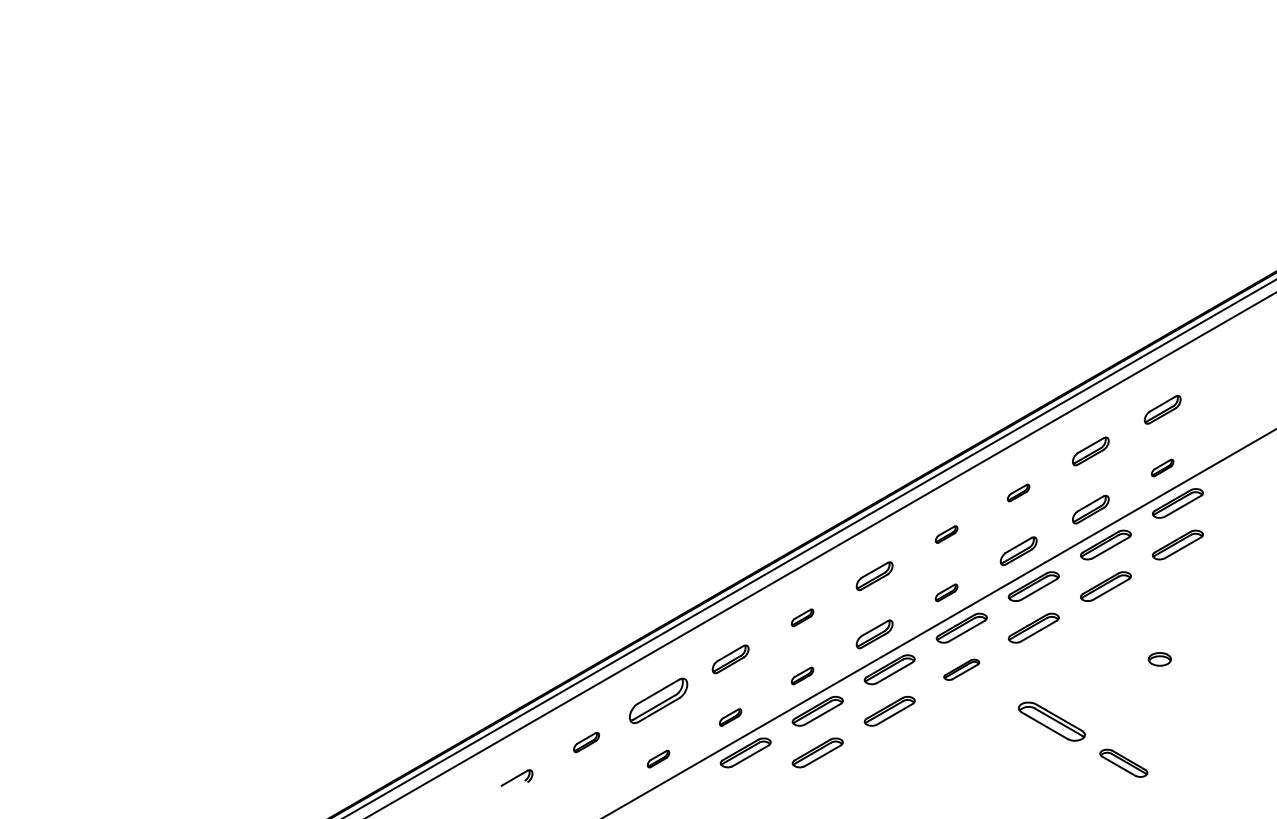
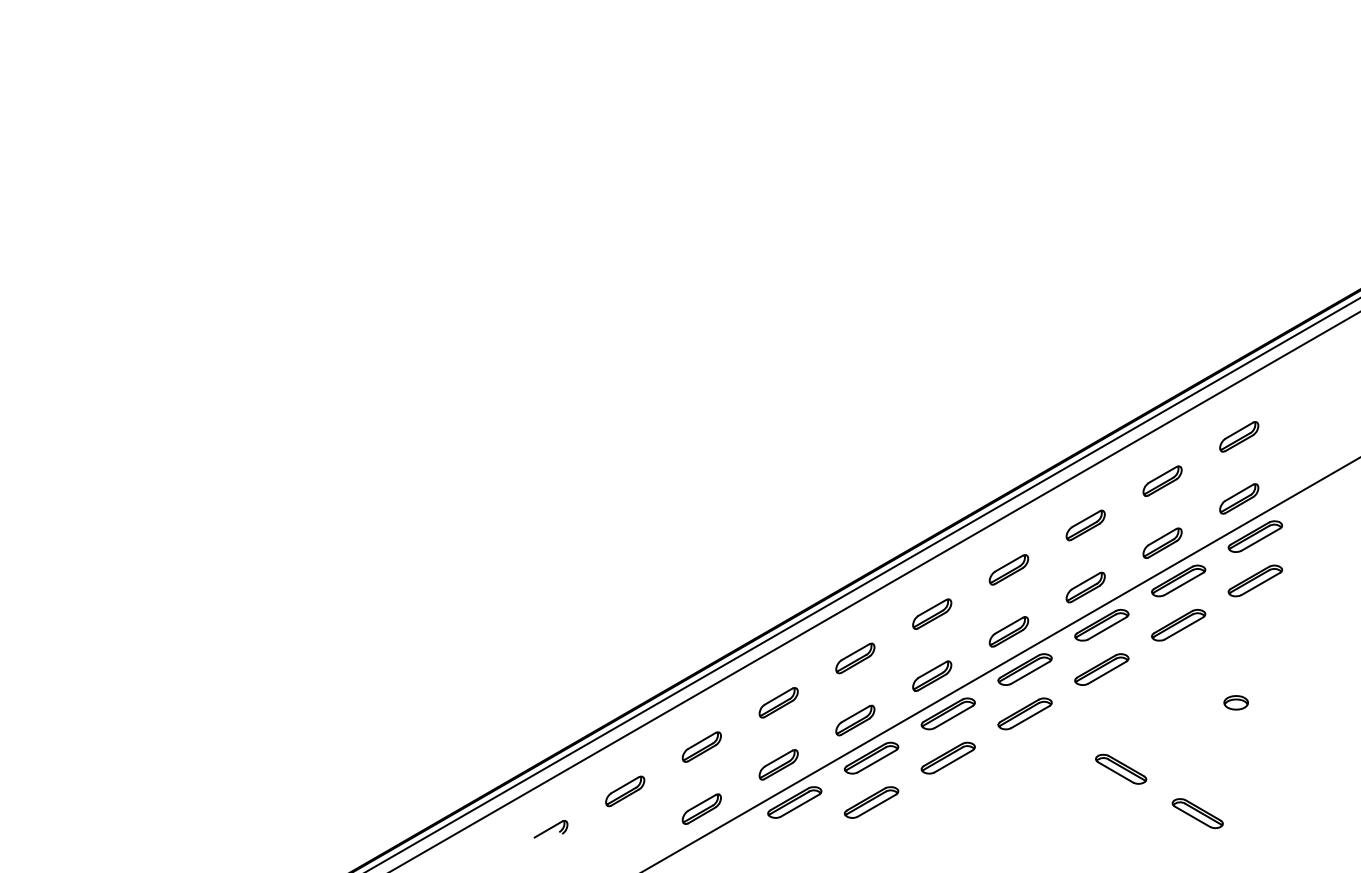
part: (1162, 467) -> (1238, 498), size x1.67
part: (1018, 492) -> (1085, 524), size x1.67
part: (946, 534) -> (1008, 569), size x1.67
part: (946, 592) -> (1008, 631), size x1.67
part: (802, 617) -> (855, 658), size x1.67
part: (961, 669) -> (1024, 713), size x1.43
part: (802, 675) -> (855, 720), size x1.67
part: (658, 700) -> (701, 746), size x0.62
part: (730, 717) -> (778, 764), size x1.67
part: (1051, 721) -> (1120, 769), size x0.71
part: (586, 742) -> (625, 791), size x1.43
part: (658, 758) -> (701, 808), size x1.67

